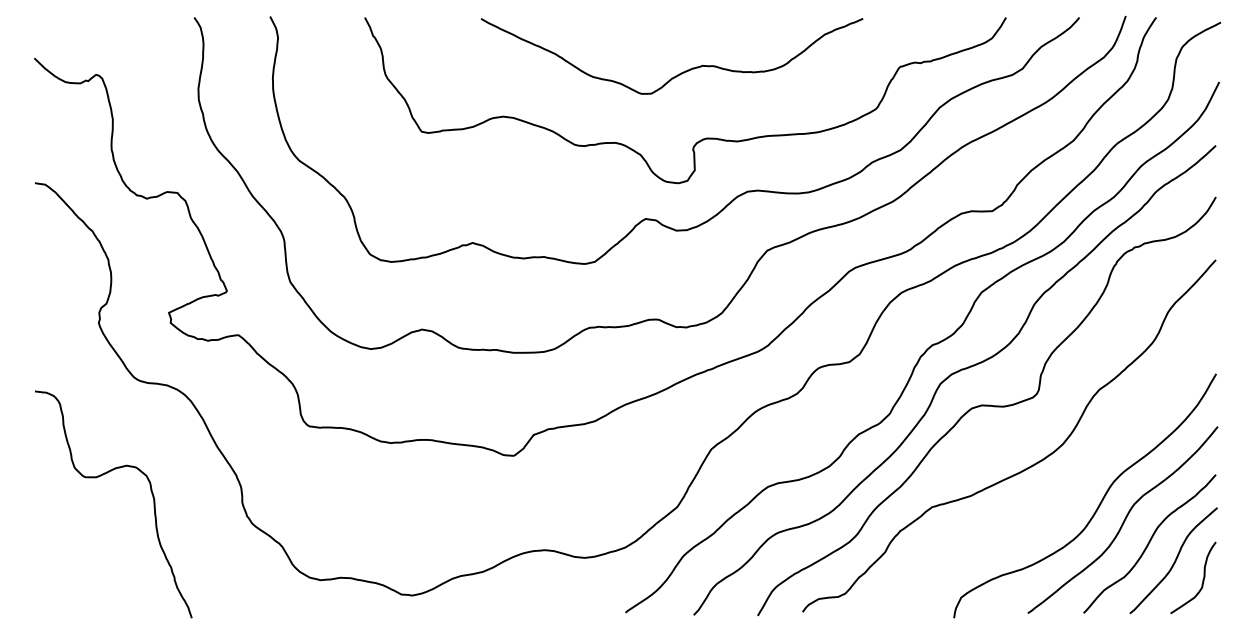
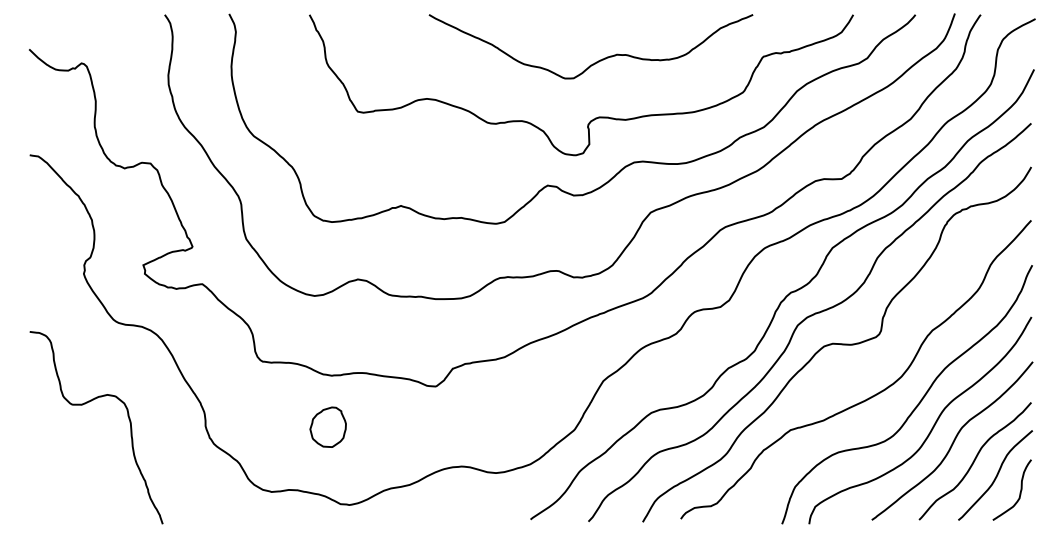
curve: (680, 72) -> (598, 60), moved
curve: (1082, 474) -> (918, 402), added
part: (386, 502) -> (327, 426), added

